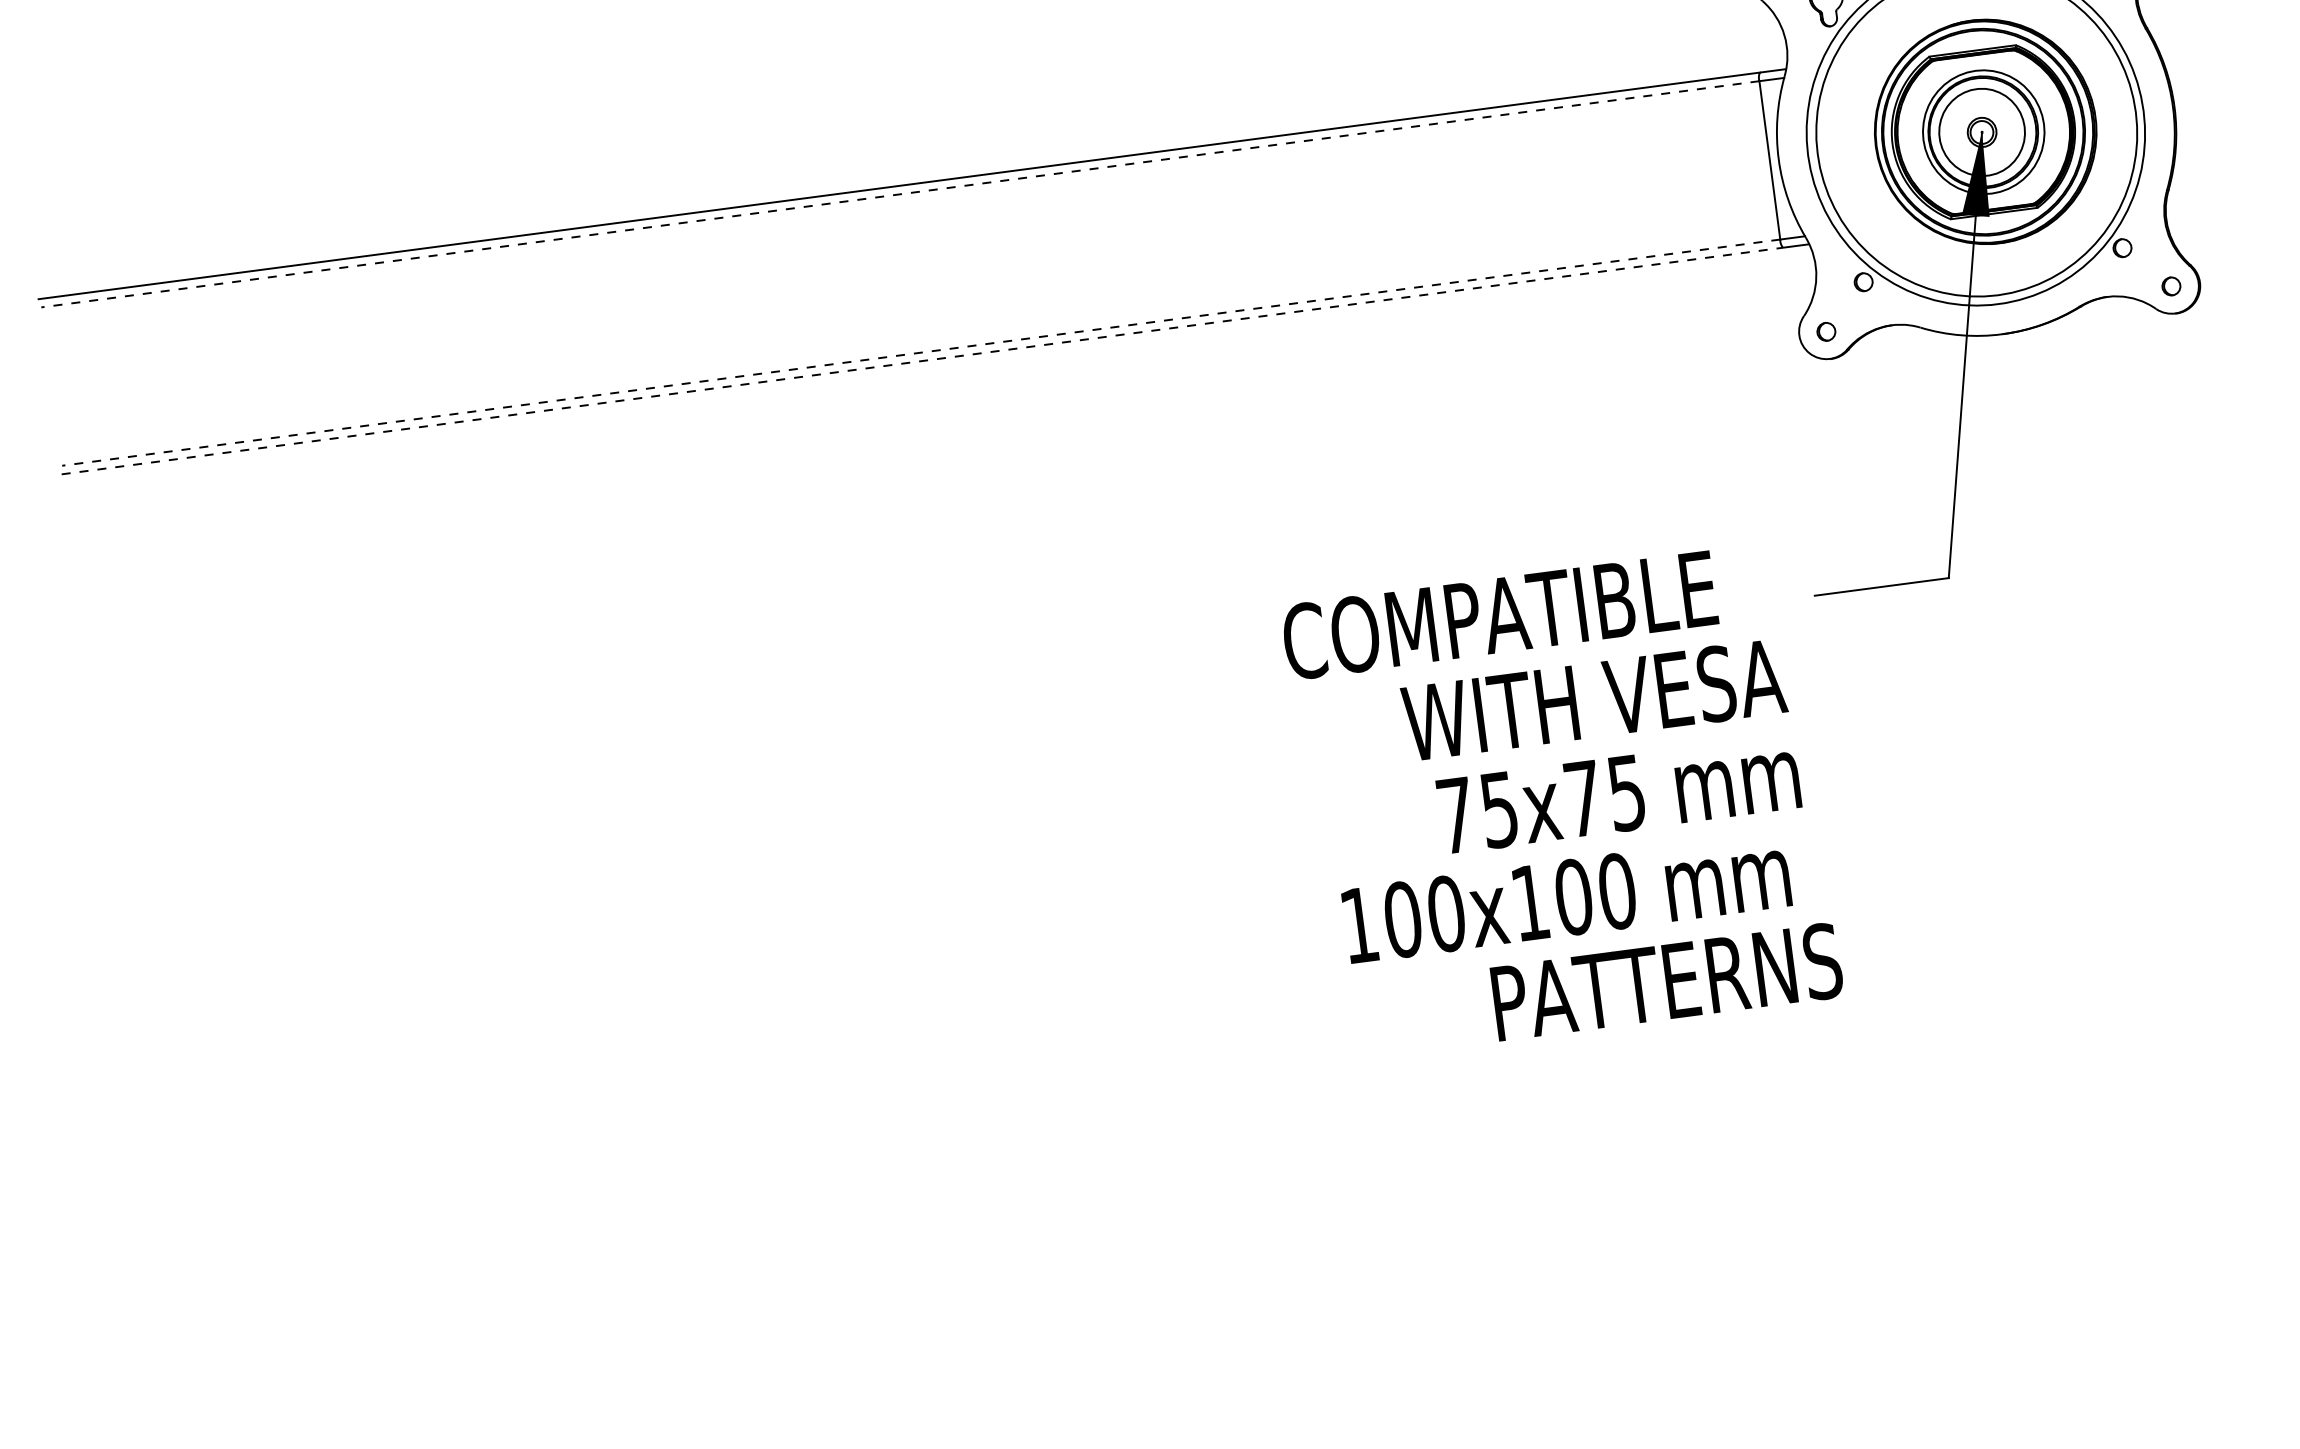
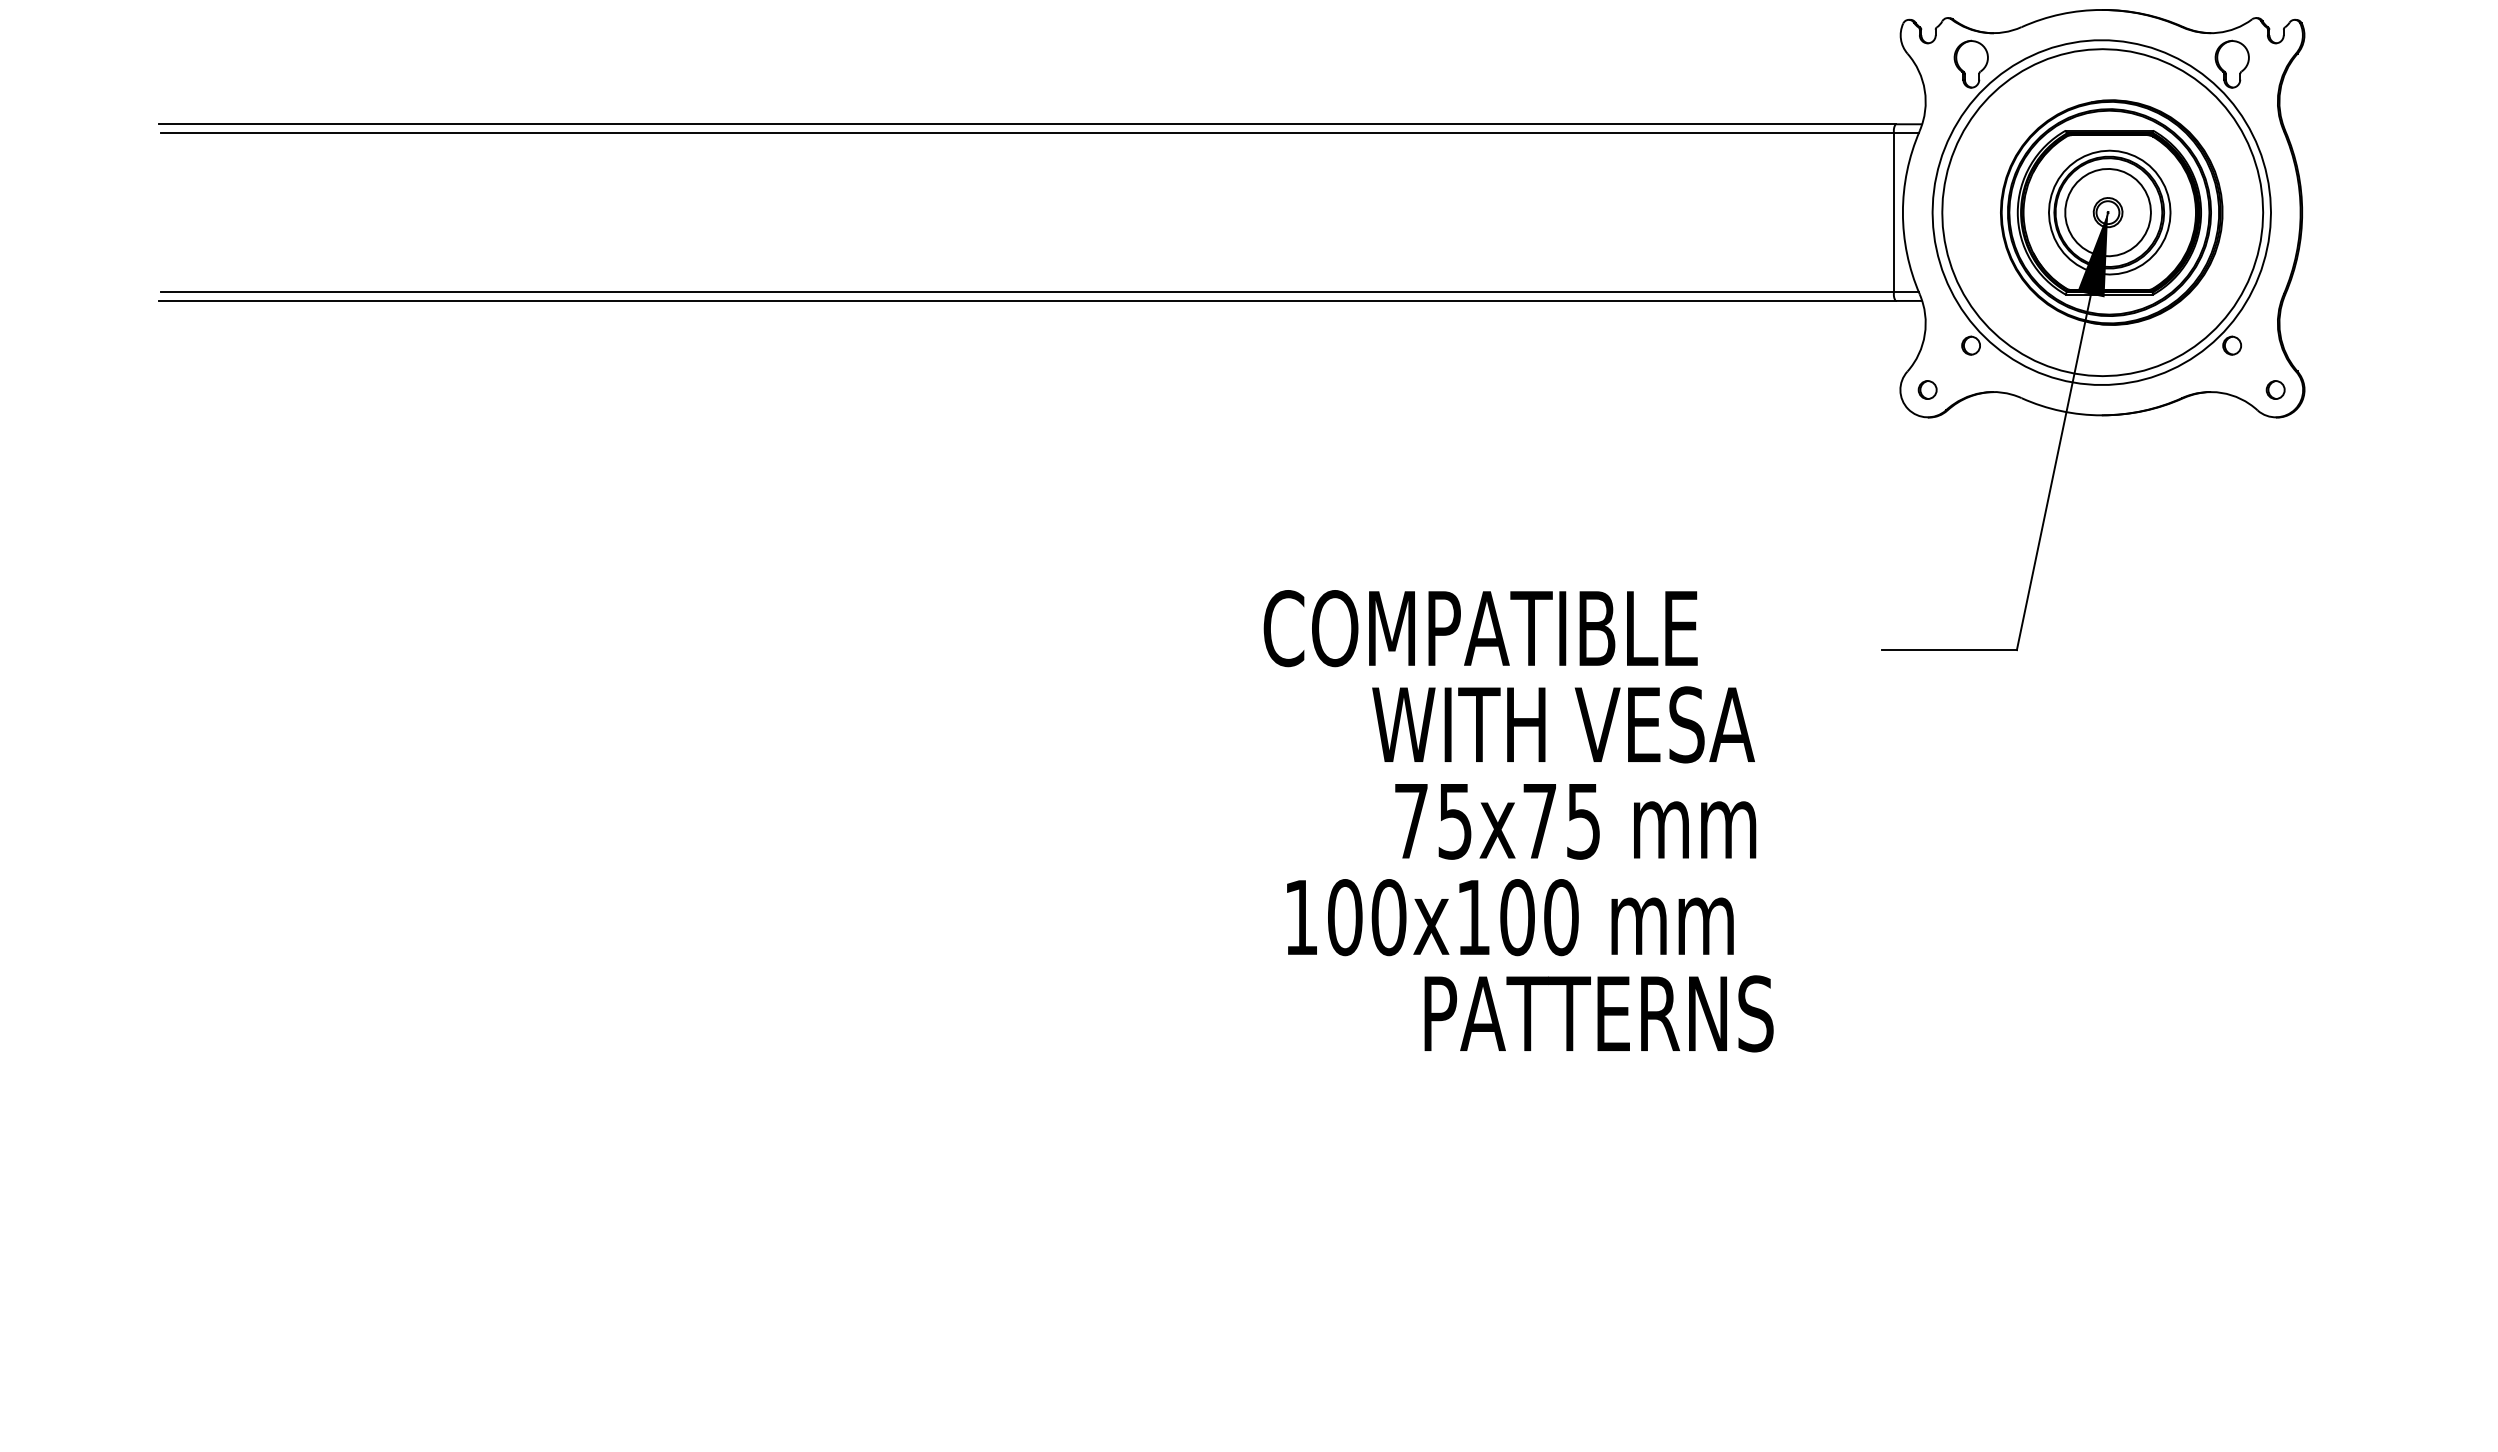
line: (900, 194) -> (1027, 132), dashed -> solid
line: (921, 352) -> (1027, 292), dashed -> solid
line: (923, 360) -> (1028, 300), dashed -> solid
text: (1562, 801) -> (1518, 821), moved

